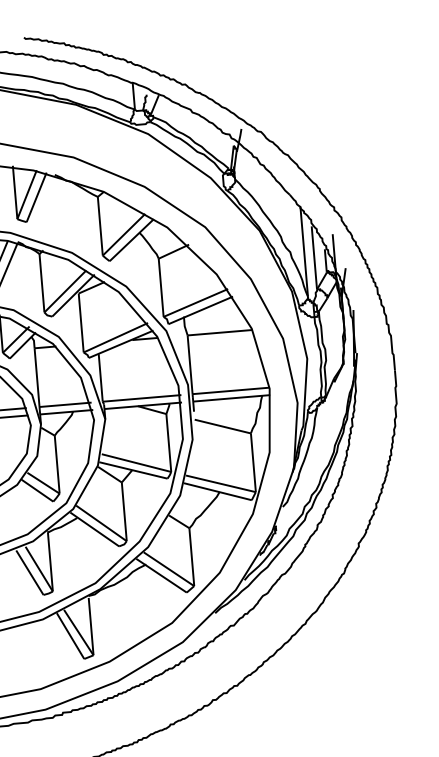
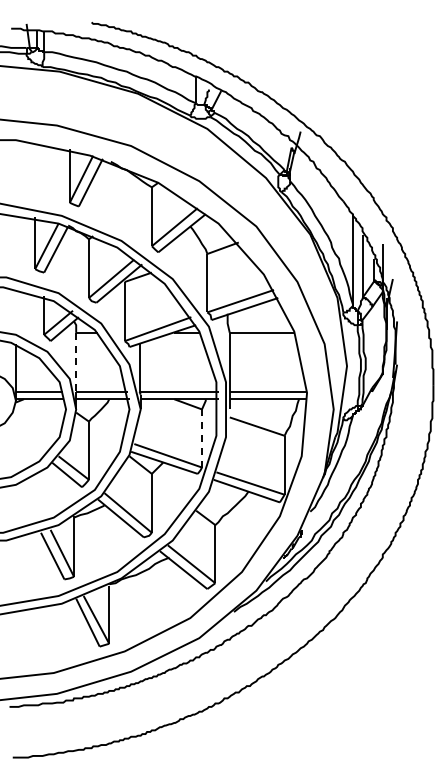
line: (37, 377) -> (76, 362), solid -> dashed
line: (169, 442) -> (202, 438), solid -> dashed

